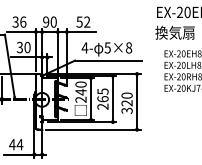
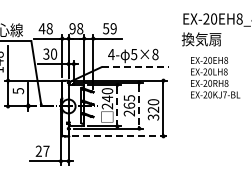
text: (19, 21) -> (45, 28), 36 -> 48
text: (87, 21) -> (113, 28), 52 -> 59
text: (54, 22) -> (80, 29), 90 -> 98
line: (109, 60) -> (135, 67), solid -> dashed
line: (91, 98) -> (117, 105), solid -> dashed
line: (113, 98) -> (139, 105), solid -> dashed
line: (94, 129) -> (120, 136), solid -> dashed
text: (16, 143) -> (42, 150), 44 -> 27

